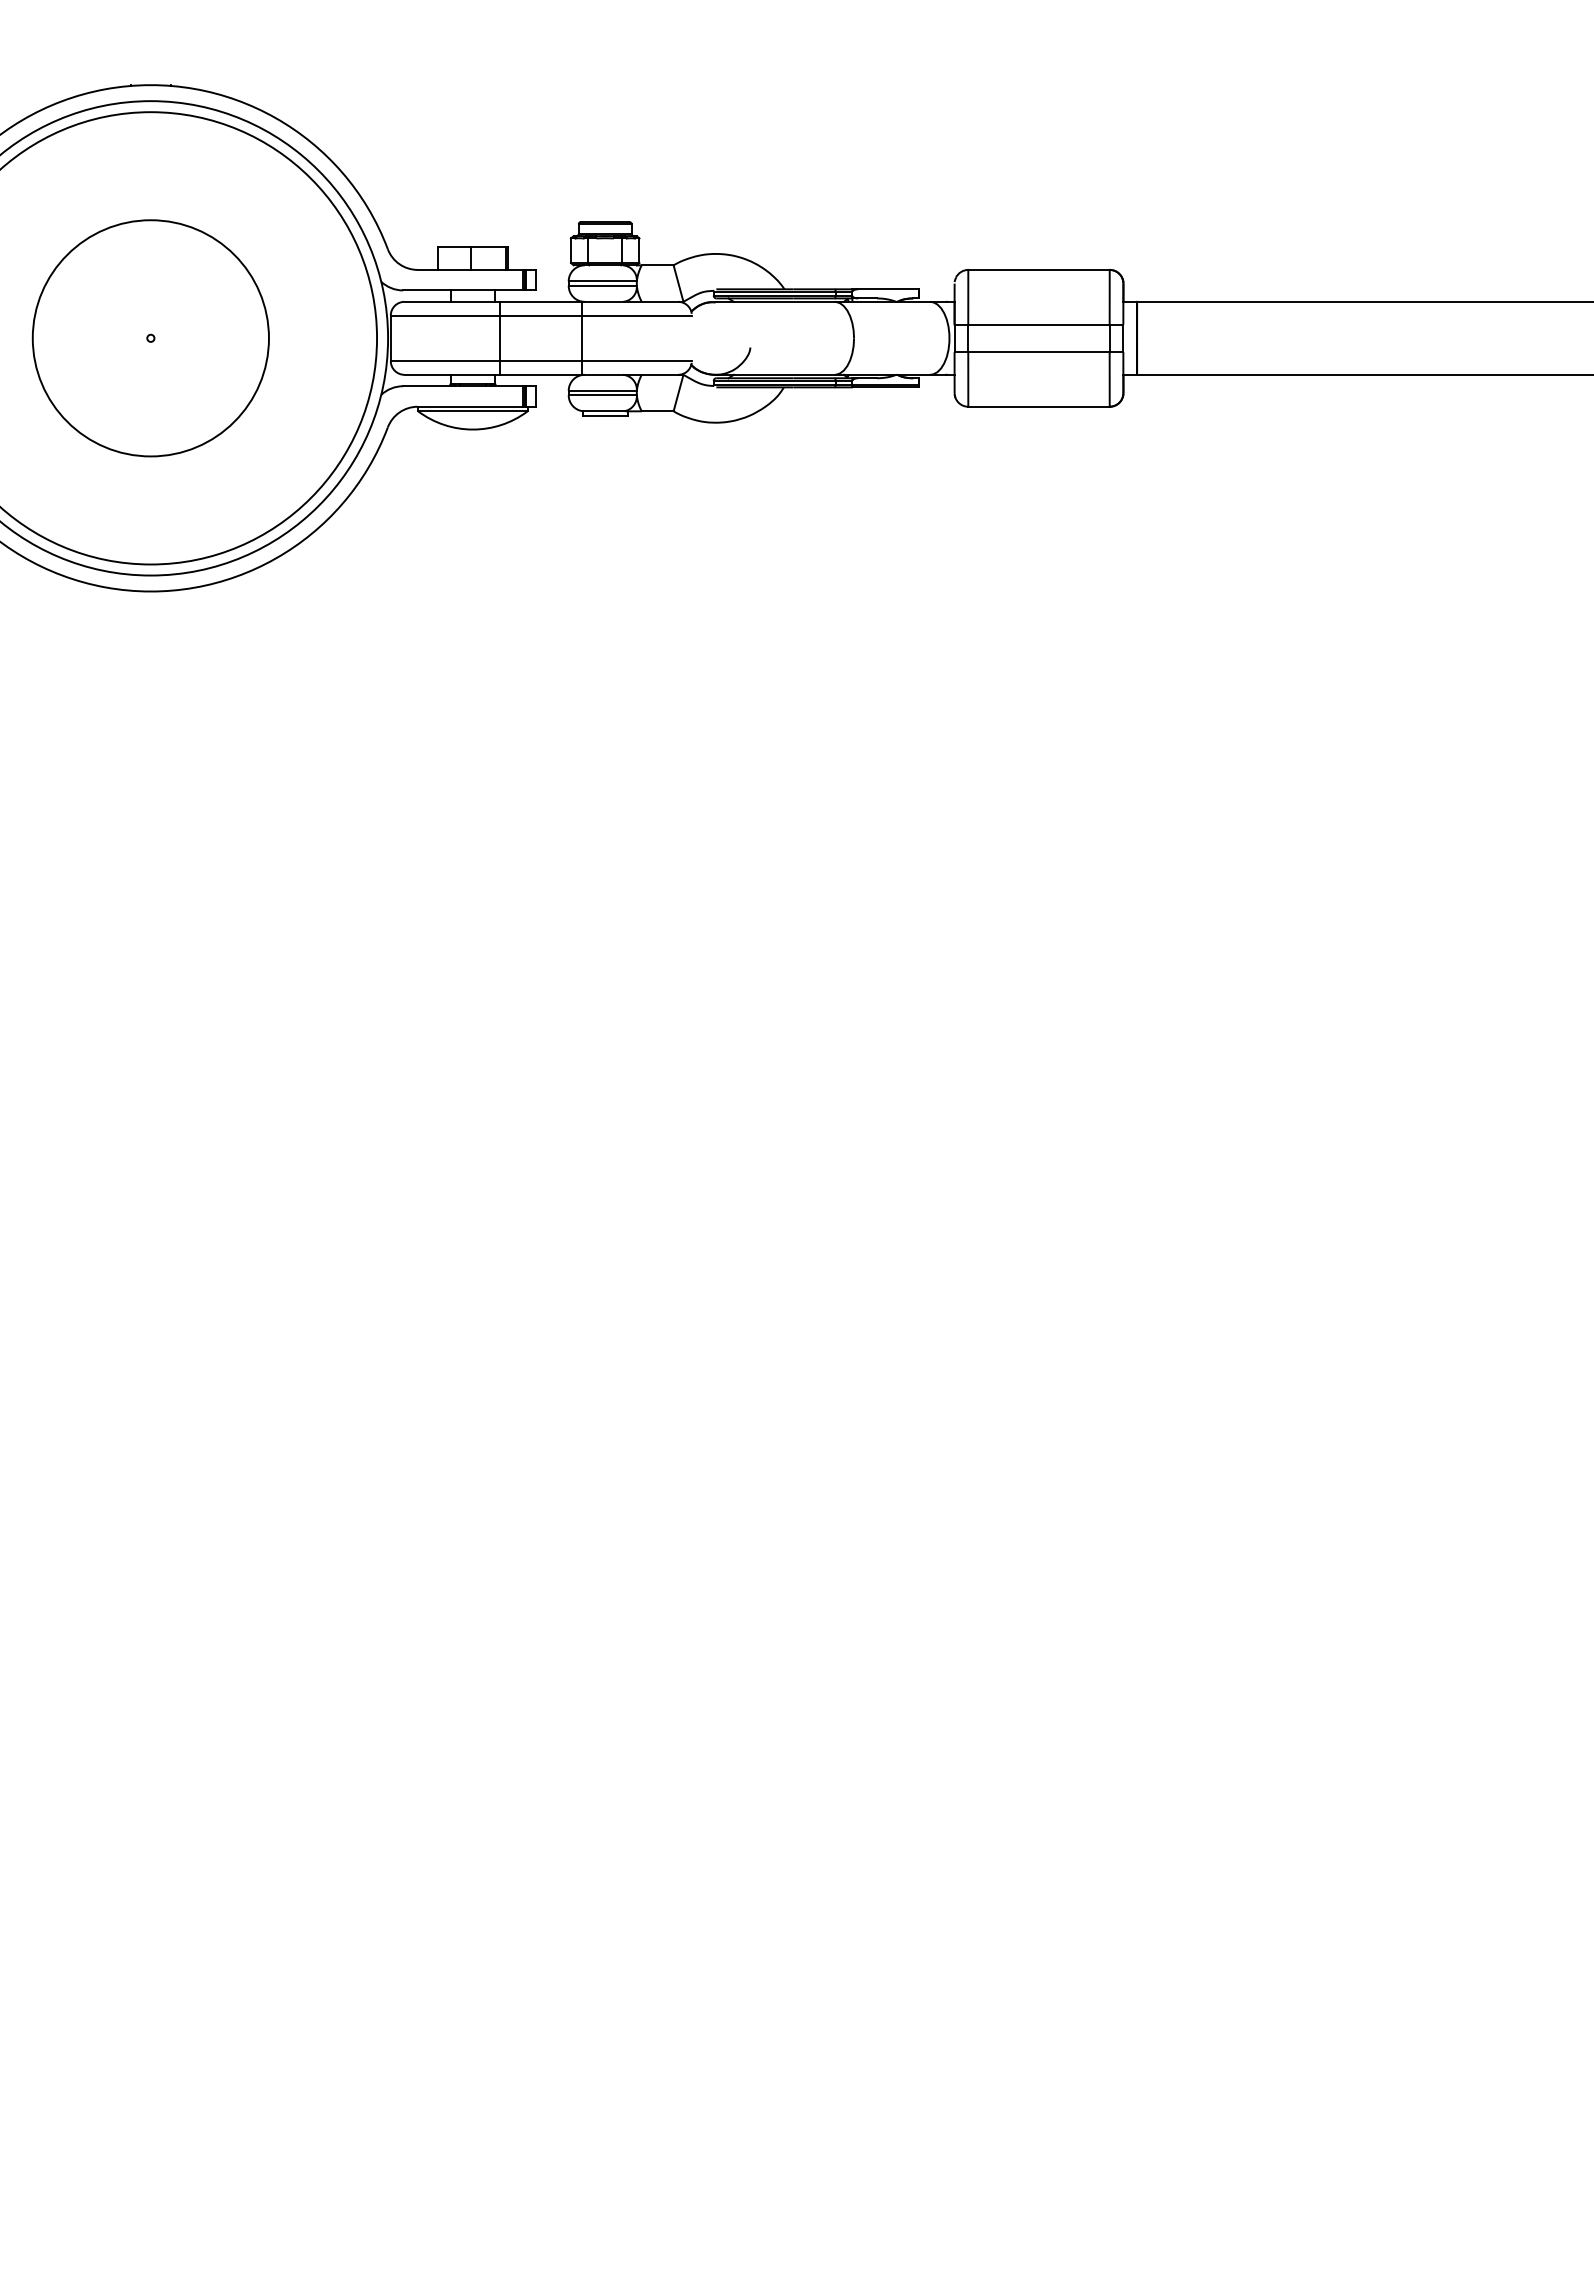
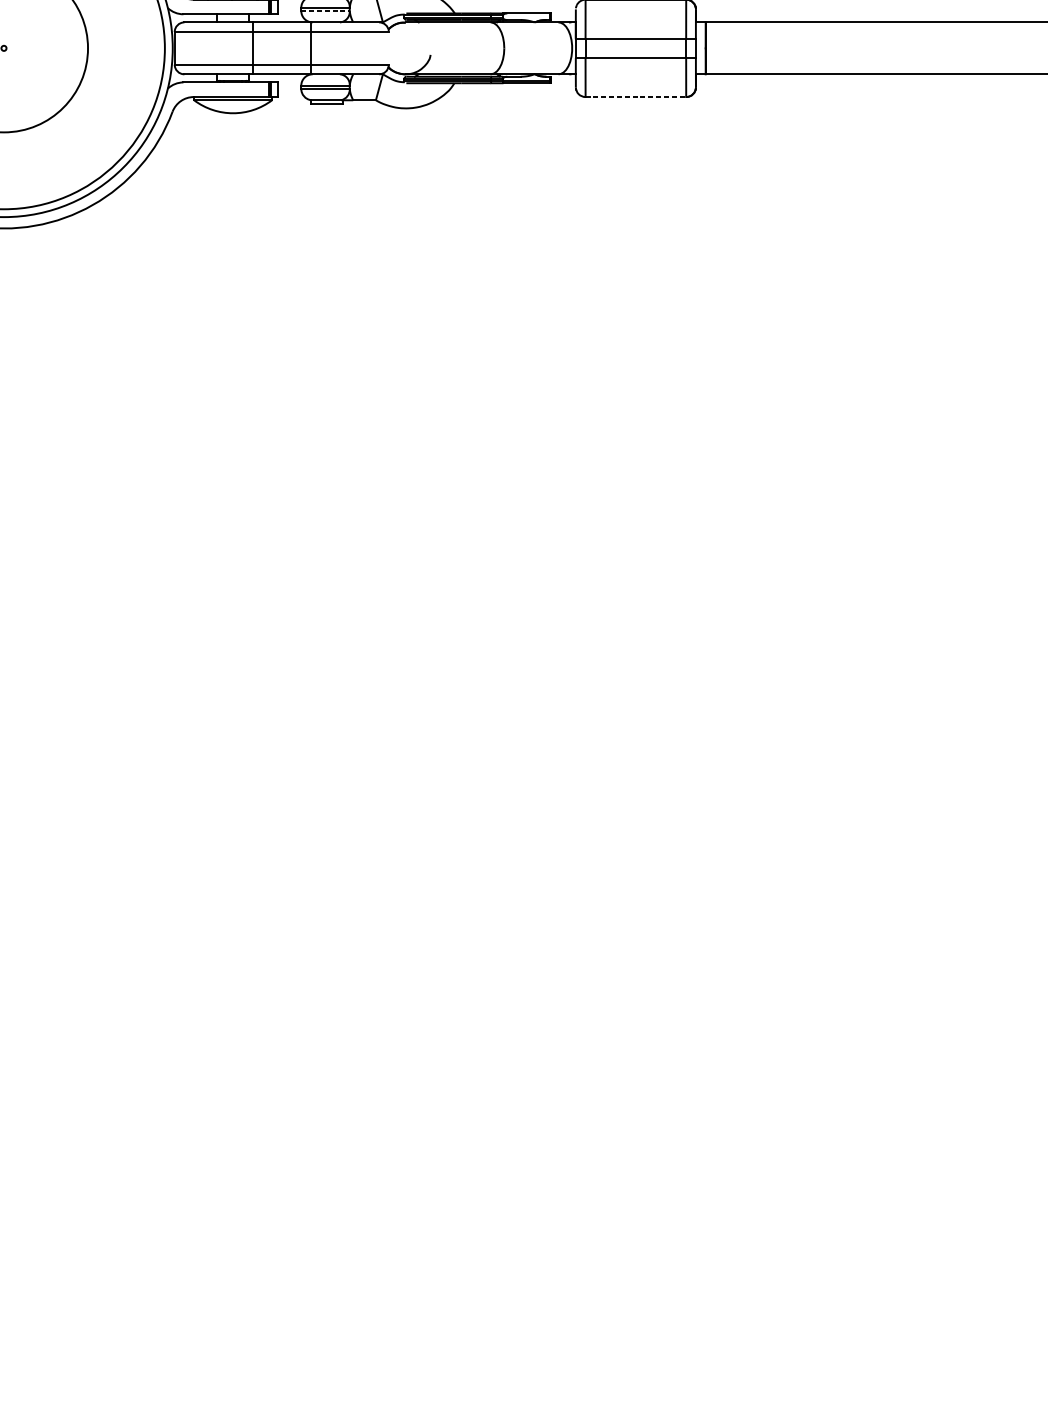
line: (603, 285) -> (326, 10), solid -> dashed
line: (1039, 406) -> (636, 96), solid -> dashed

